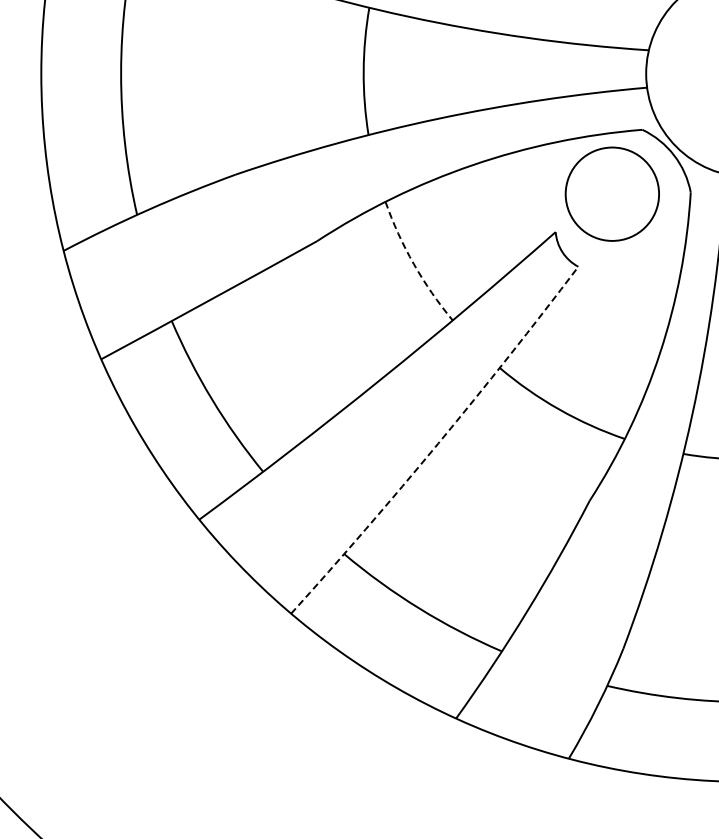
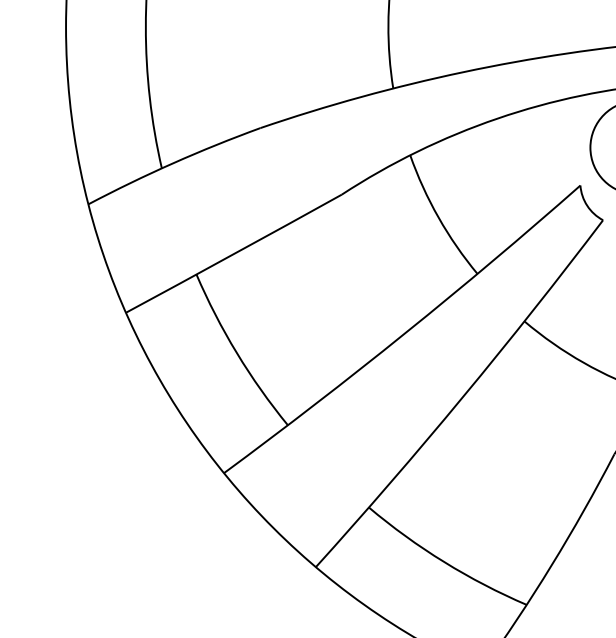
arc: (413, 264) -> (438, 217), dashed -> solid
arc: (438, 443) -> (463, 396), dashed -> solid

